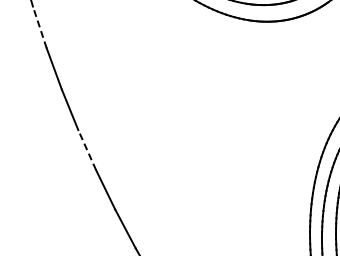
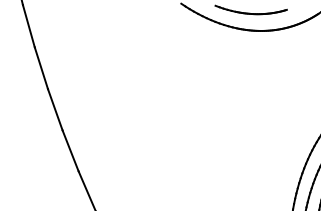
line: (39, 27) -> (28, 26), dashed -> solid
line: (87, 150) -> (70, 151), dashed -> solid

